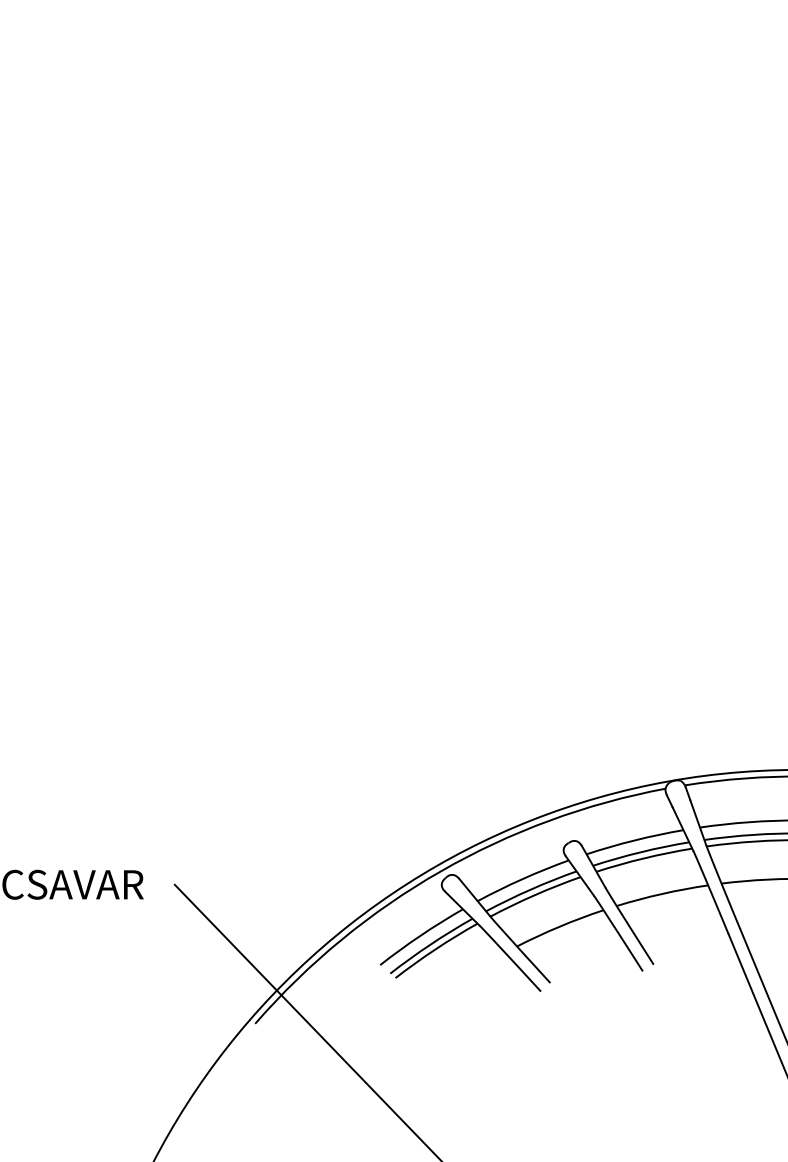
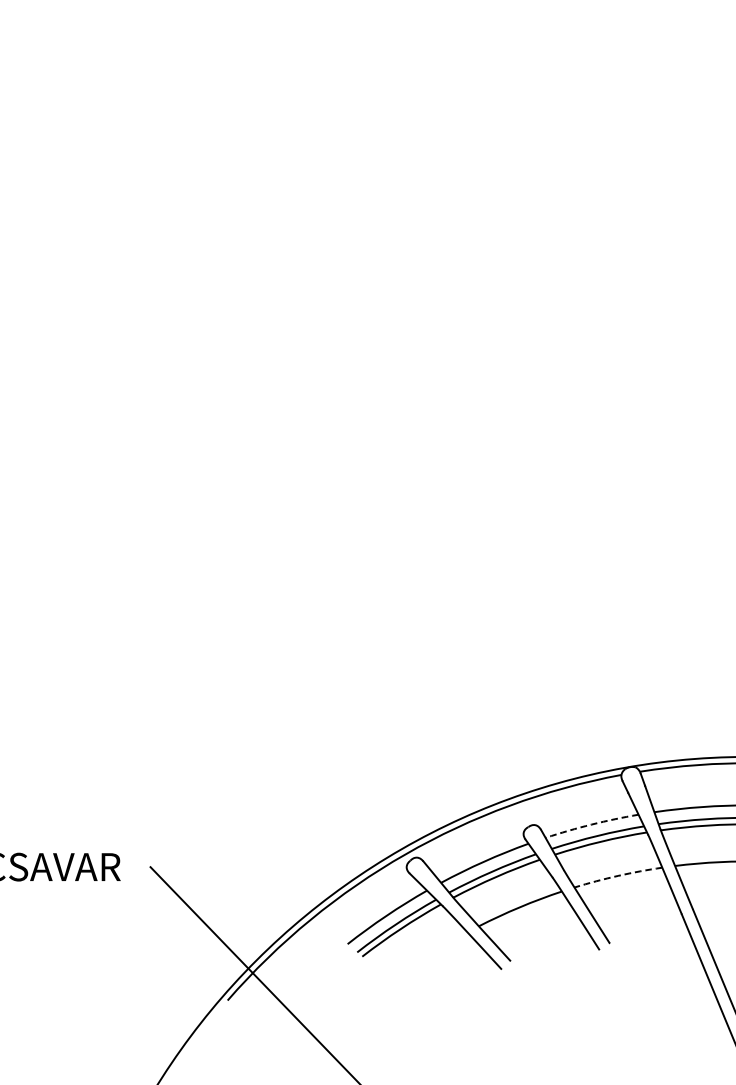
arc: (634, 840) -> (591, 824), solid -> dashed
arc: (662, 893) -> (618, 875), solid -> dashed

